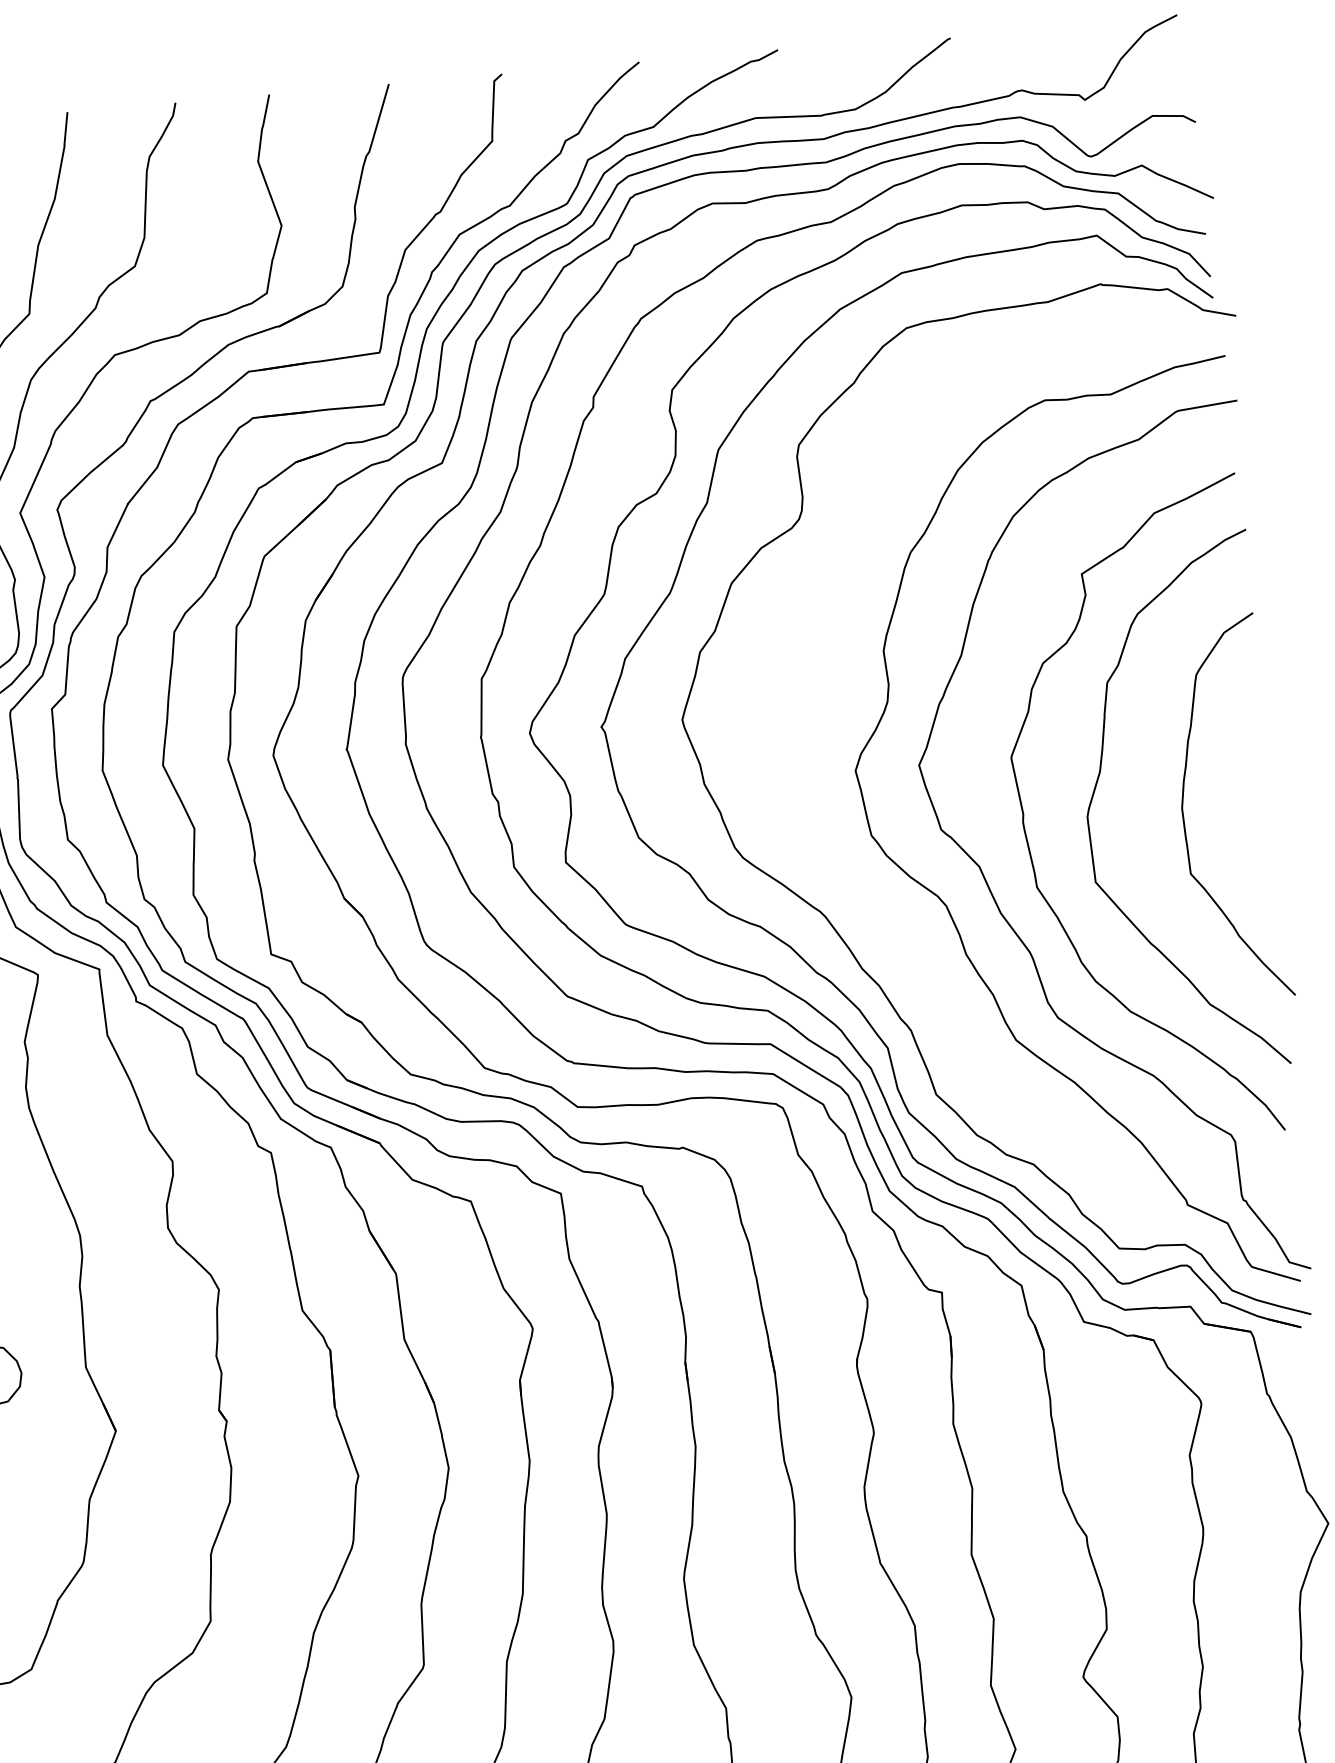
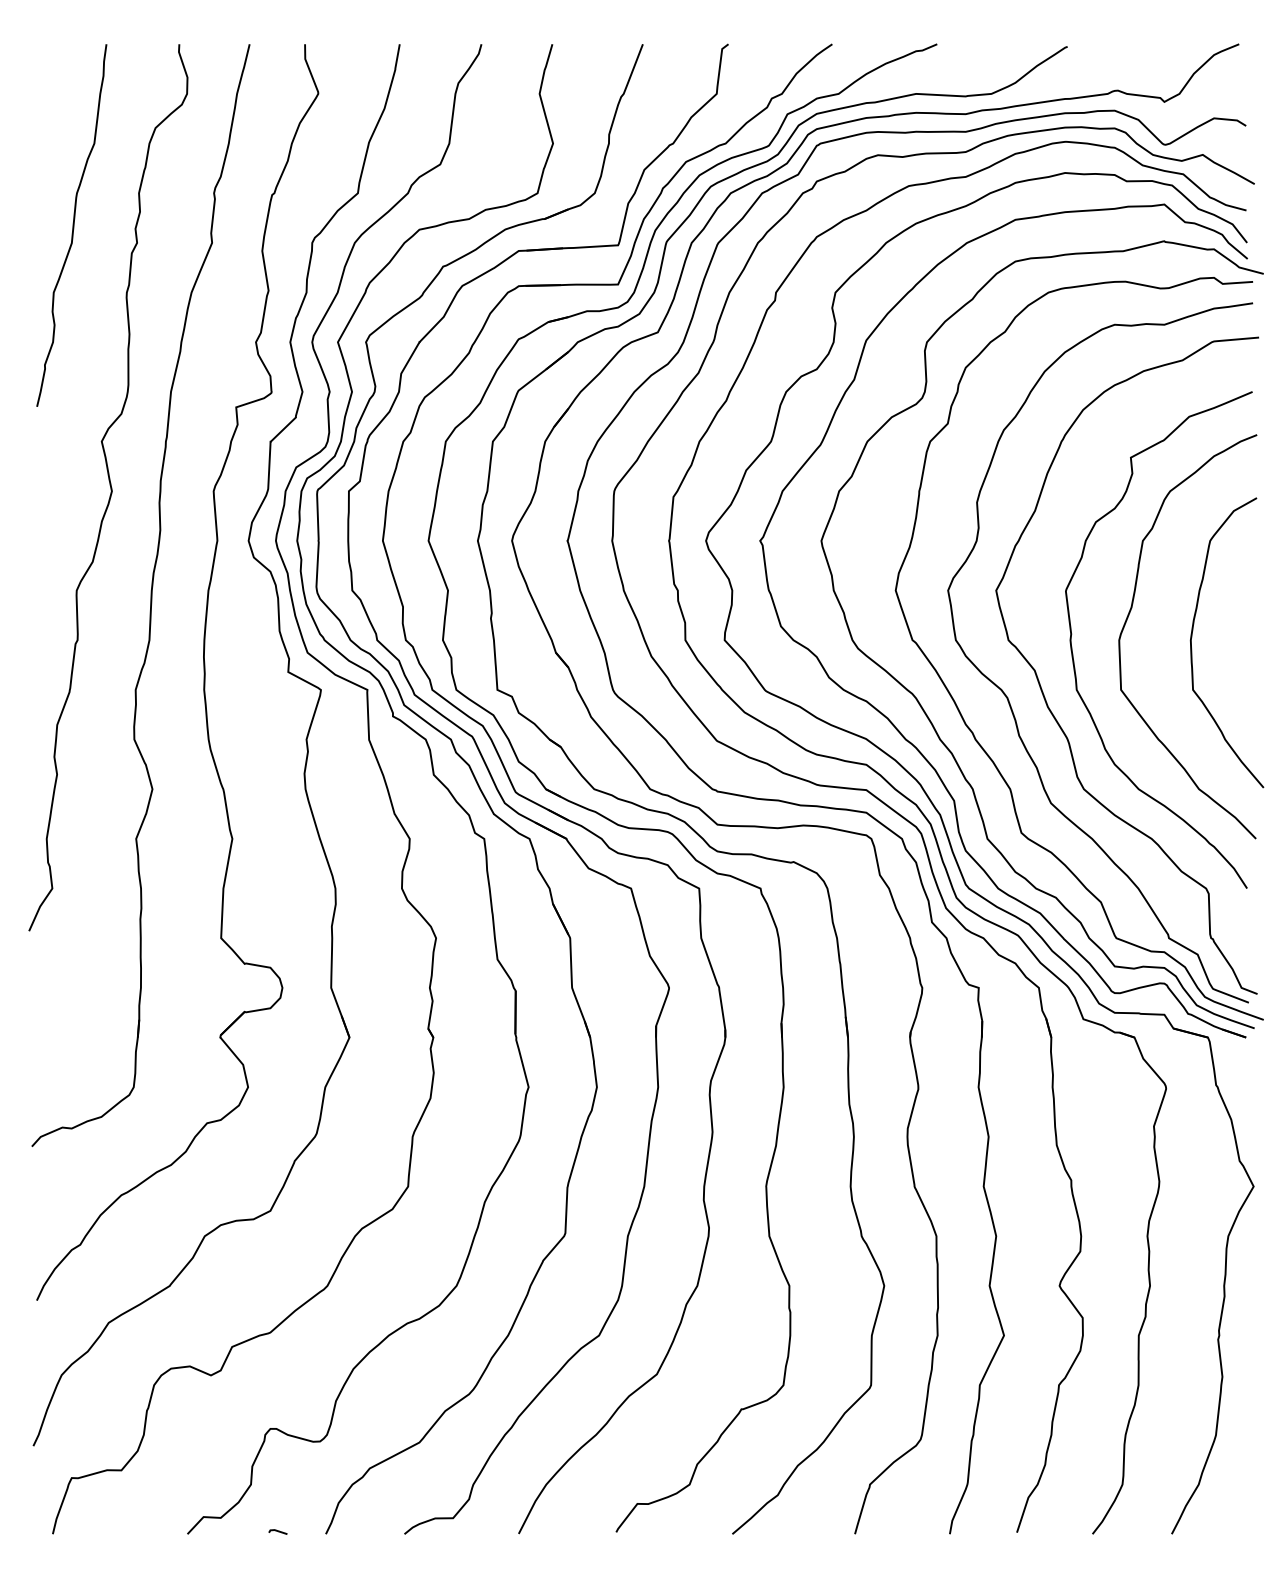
curve: (882, 924) -> (958, 707), added

